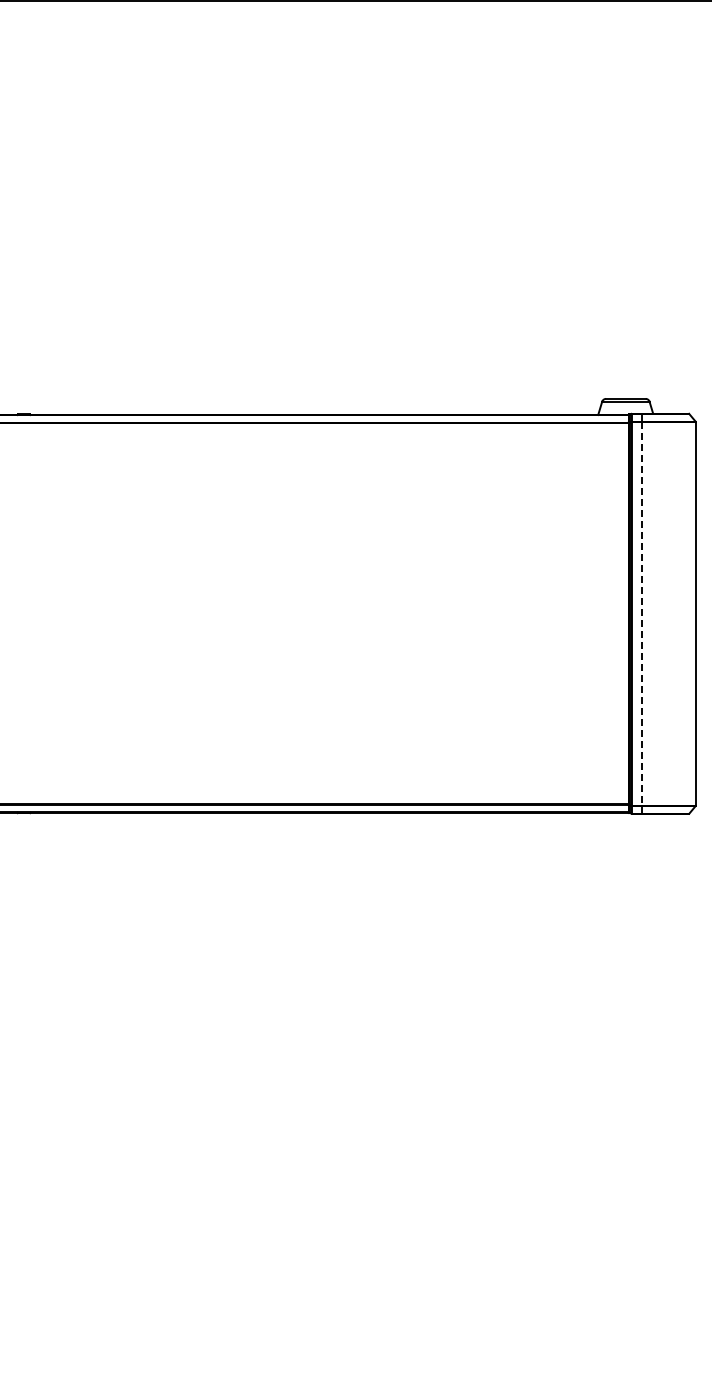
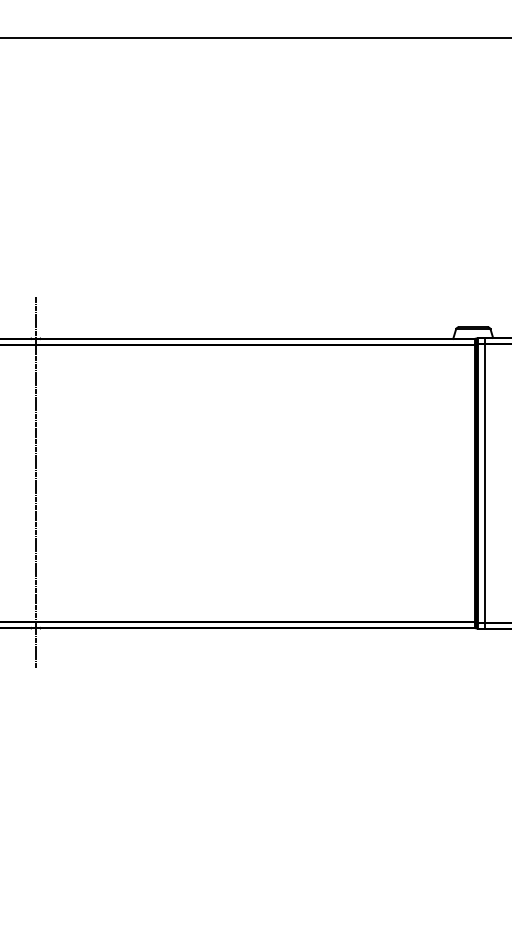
line: (23, 613) -> (35, 483), added
line: (642, 613) -> (485, 483), dashed -> solid

